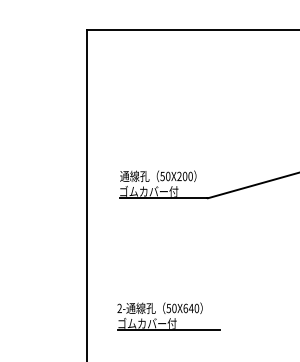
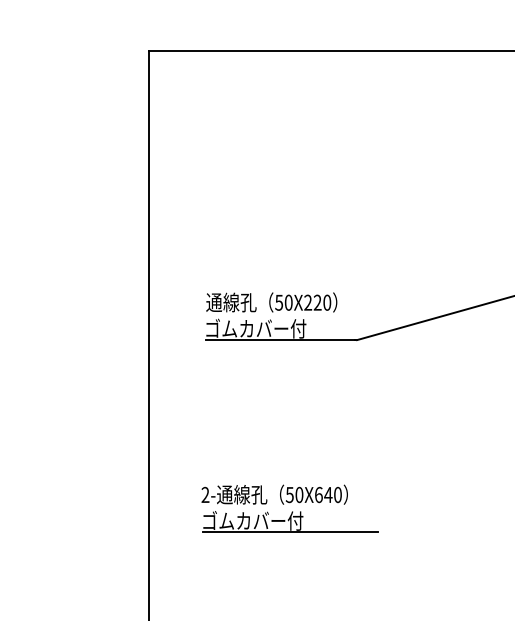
text: (184, 176) -> (316, 302), 50X200 -> 50X220
part: (168, 316) -> (289, 508), moved

